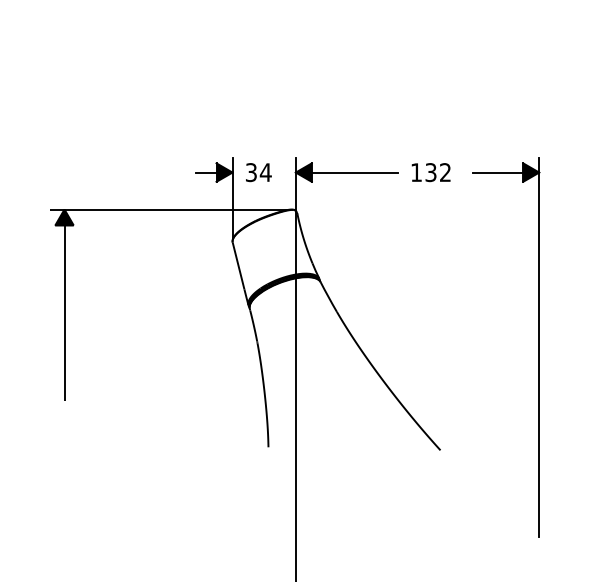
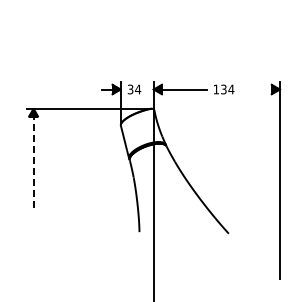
text: (445, 172) -> (231, 89), 132 -> 134
line: (497, 172) -> (258, 89), removed
line: (64, 313) -> (33, 162), solid -> dashed

